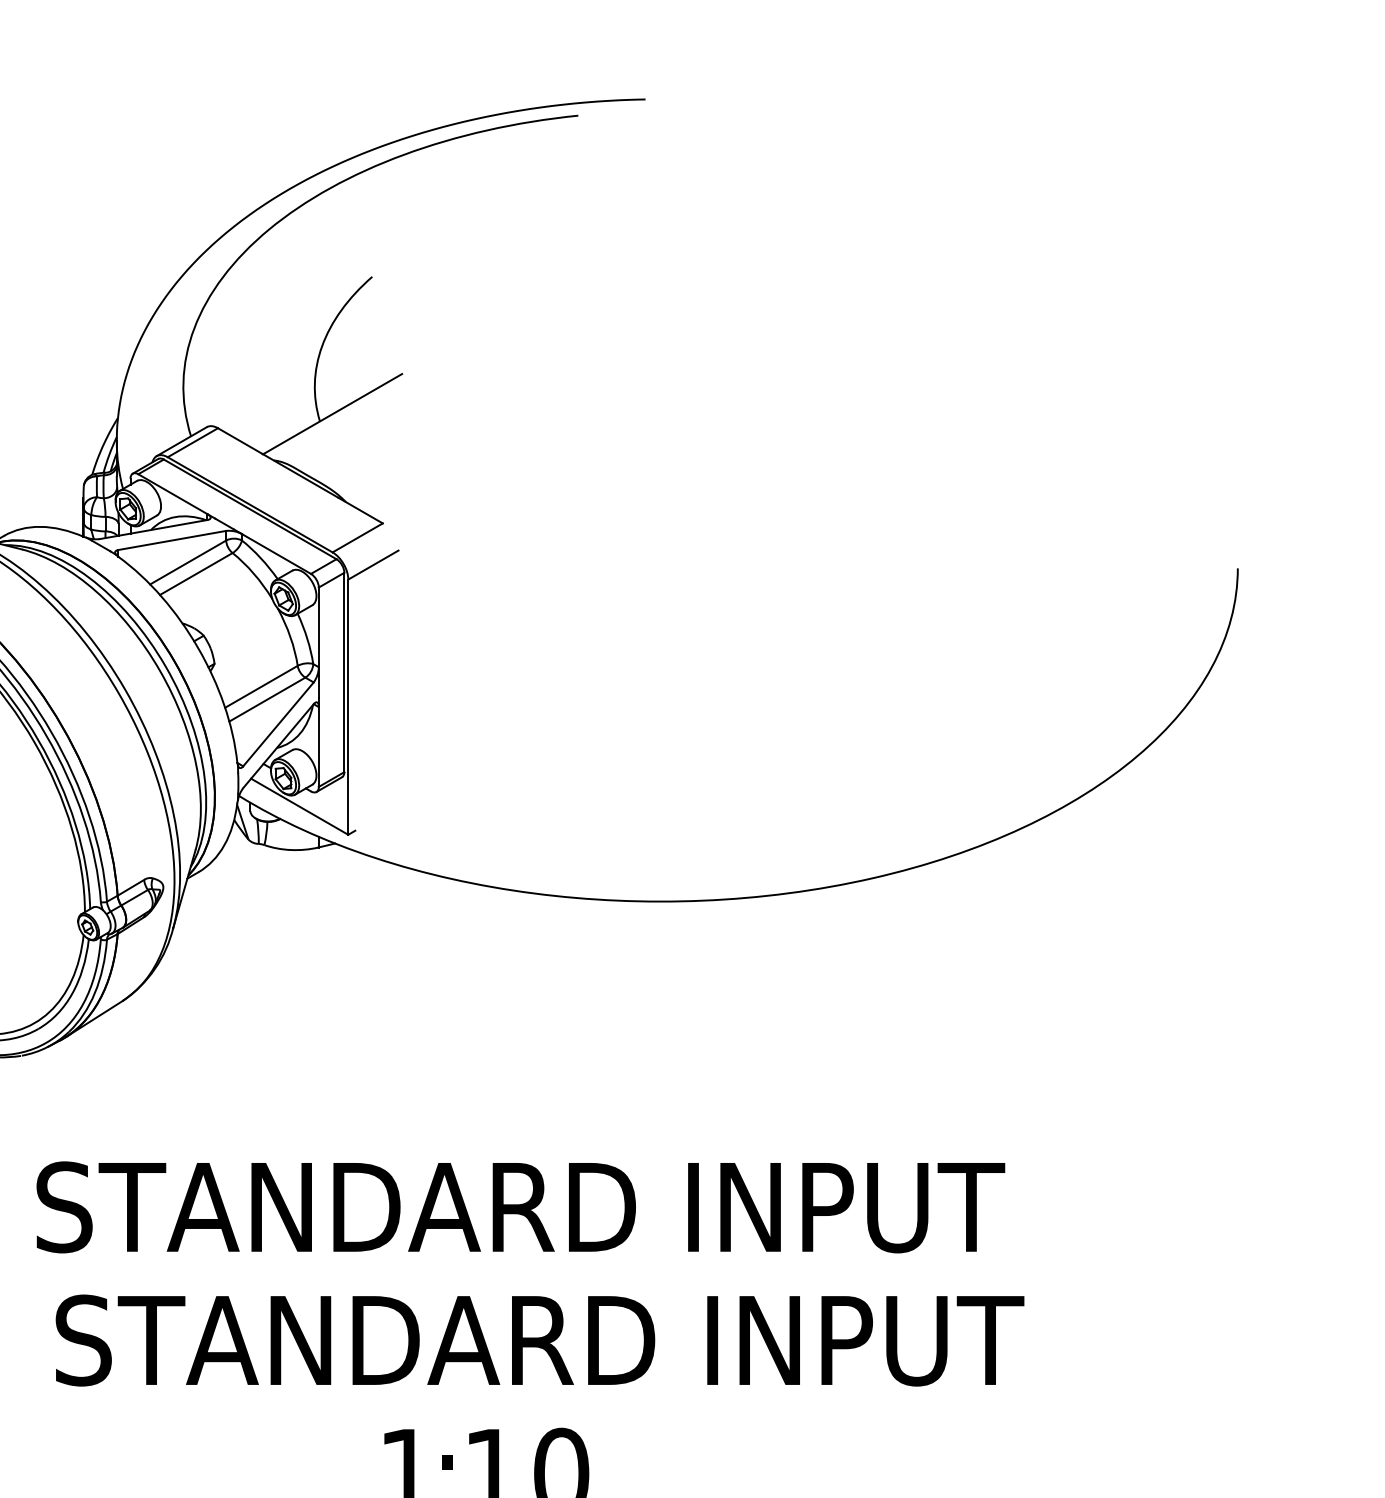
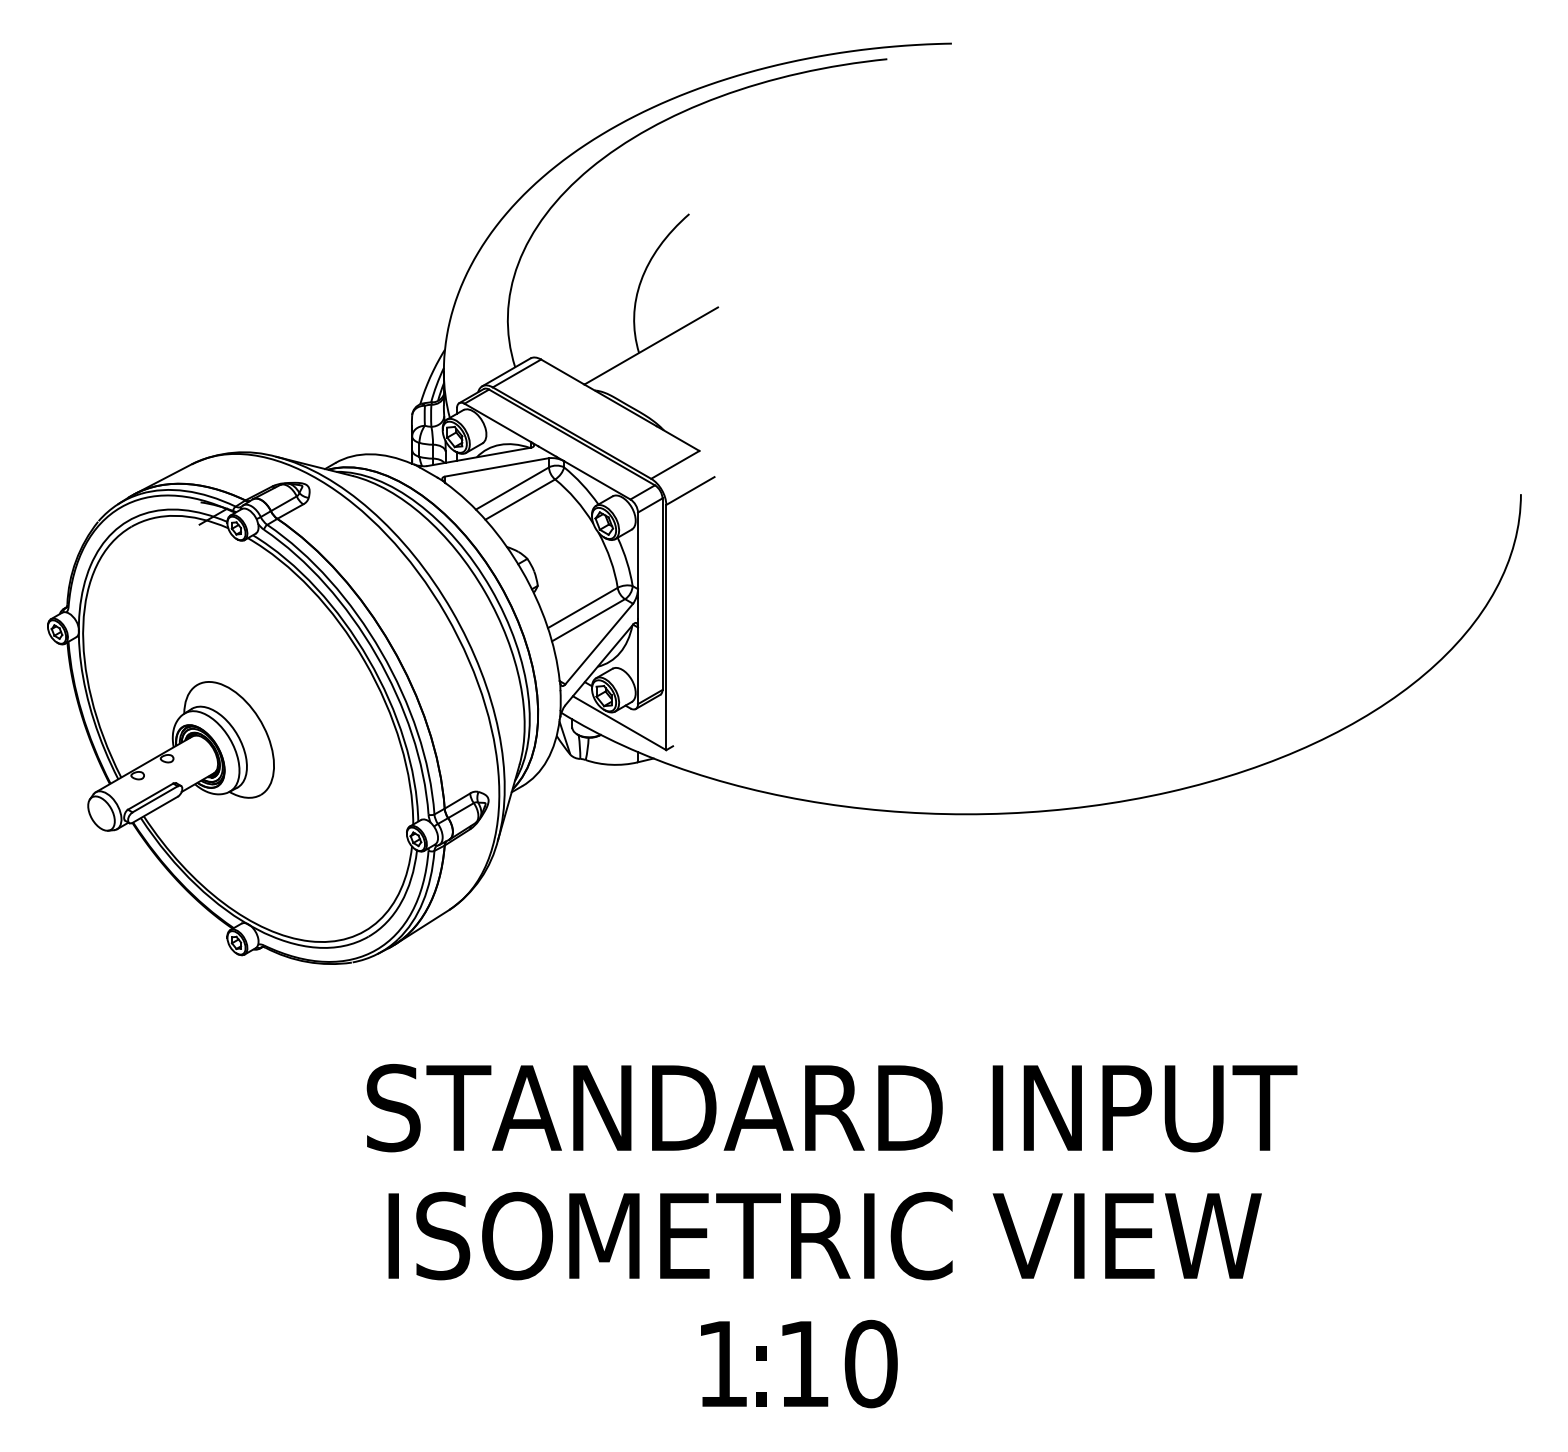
text: (540, 1339) -> (850, 1235), STANDARD INPUT -> ISOMETRIC VIEW

